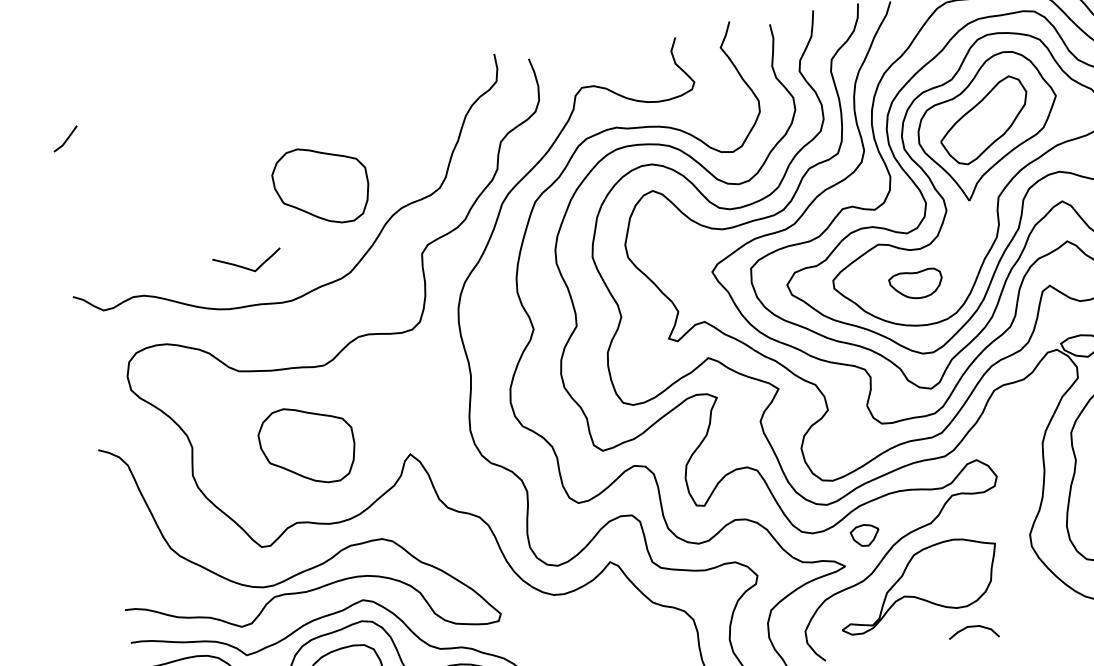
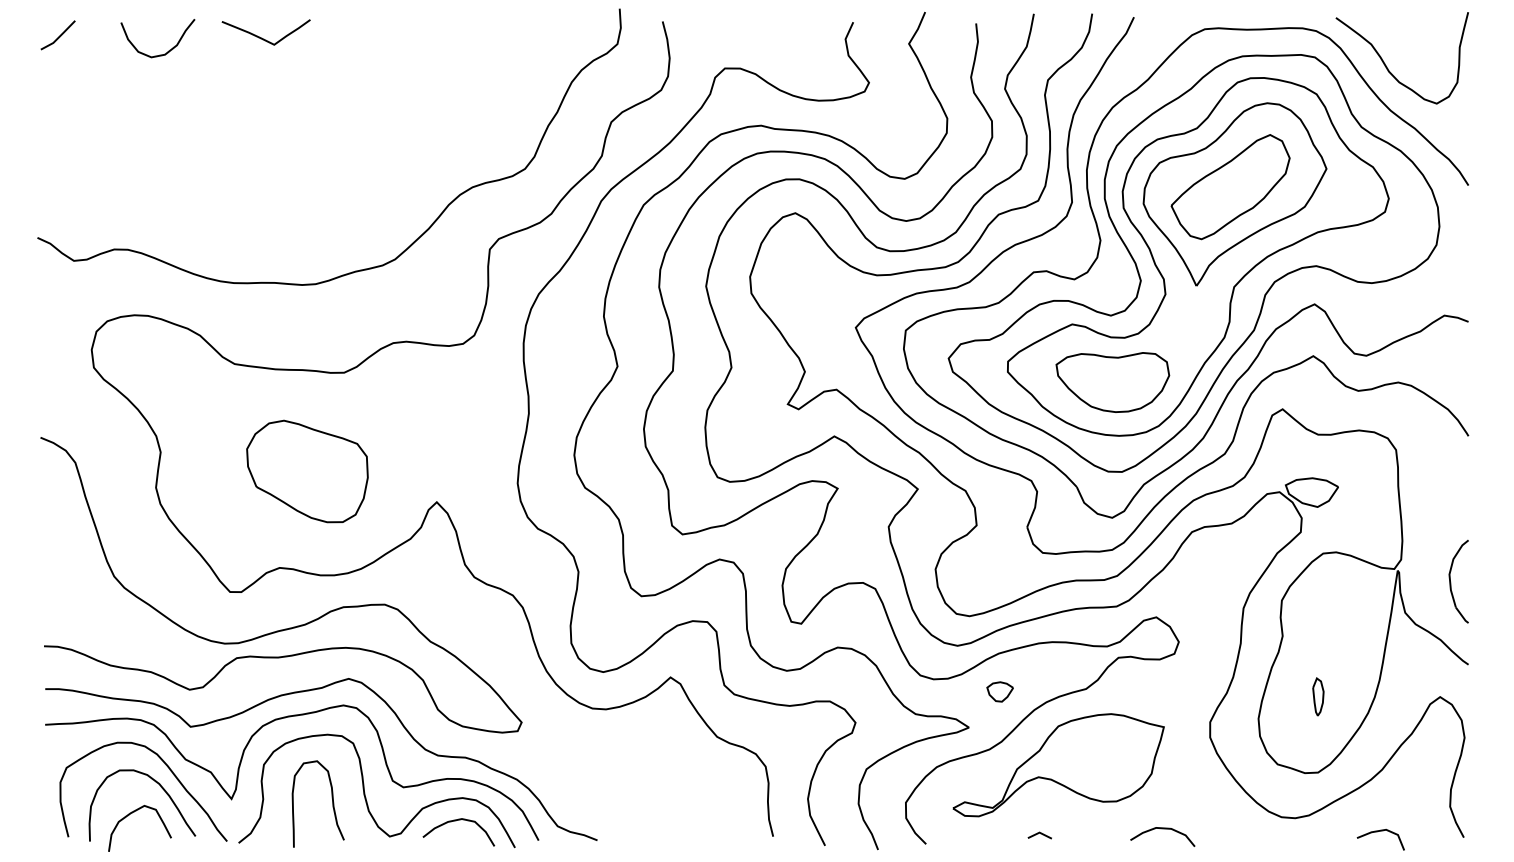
curve: (145, 142) -> (159, 54), added
part: (321, 185) -> (374, 143), removed
curve: (246, 267) -> (263, 38), moved
part: (915, 284) -> (1112, 382), size x1.67
part: (864, 535) -> (999, 691), size x0.71
curve: (972, 627) -> (1162, 829), moved
line: (910, 640) -> (1038, 834), added

